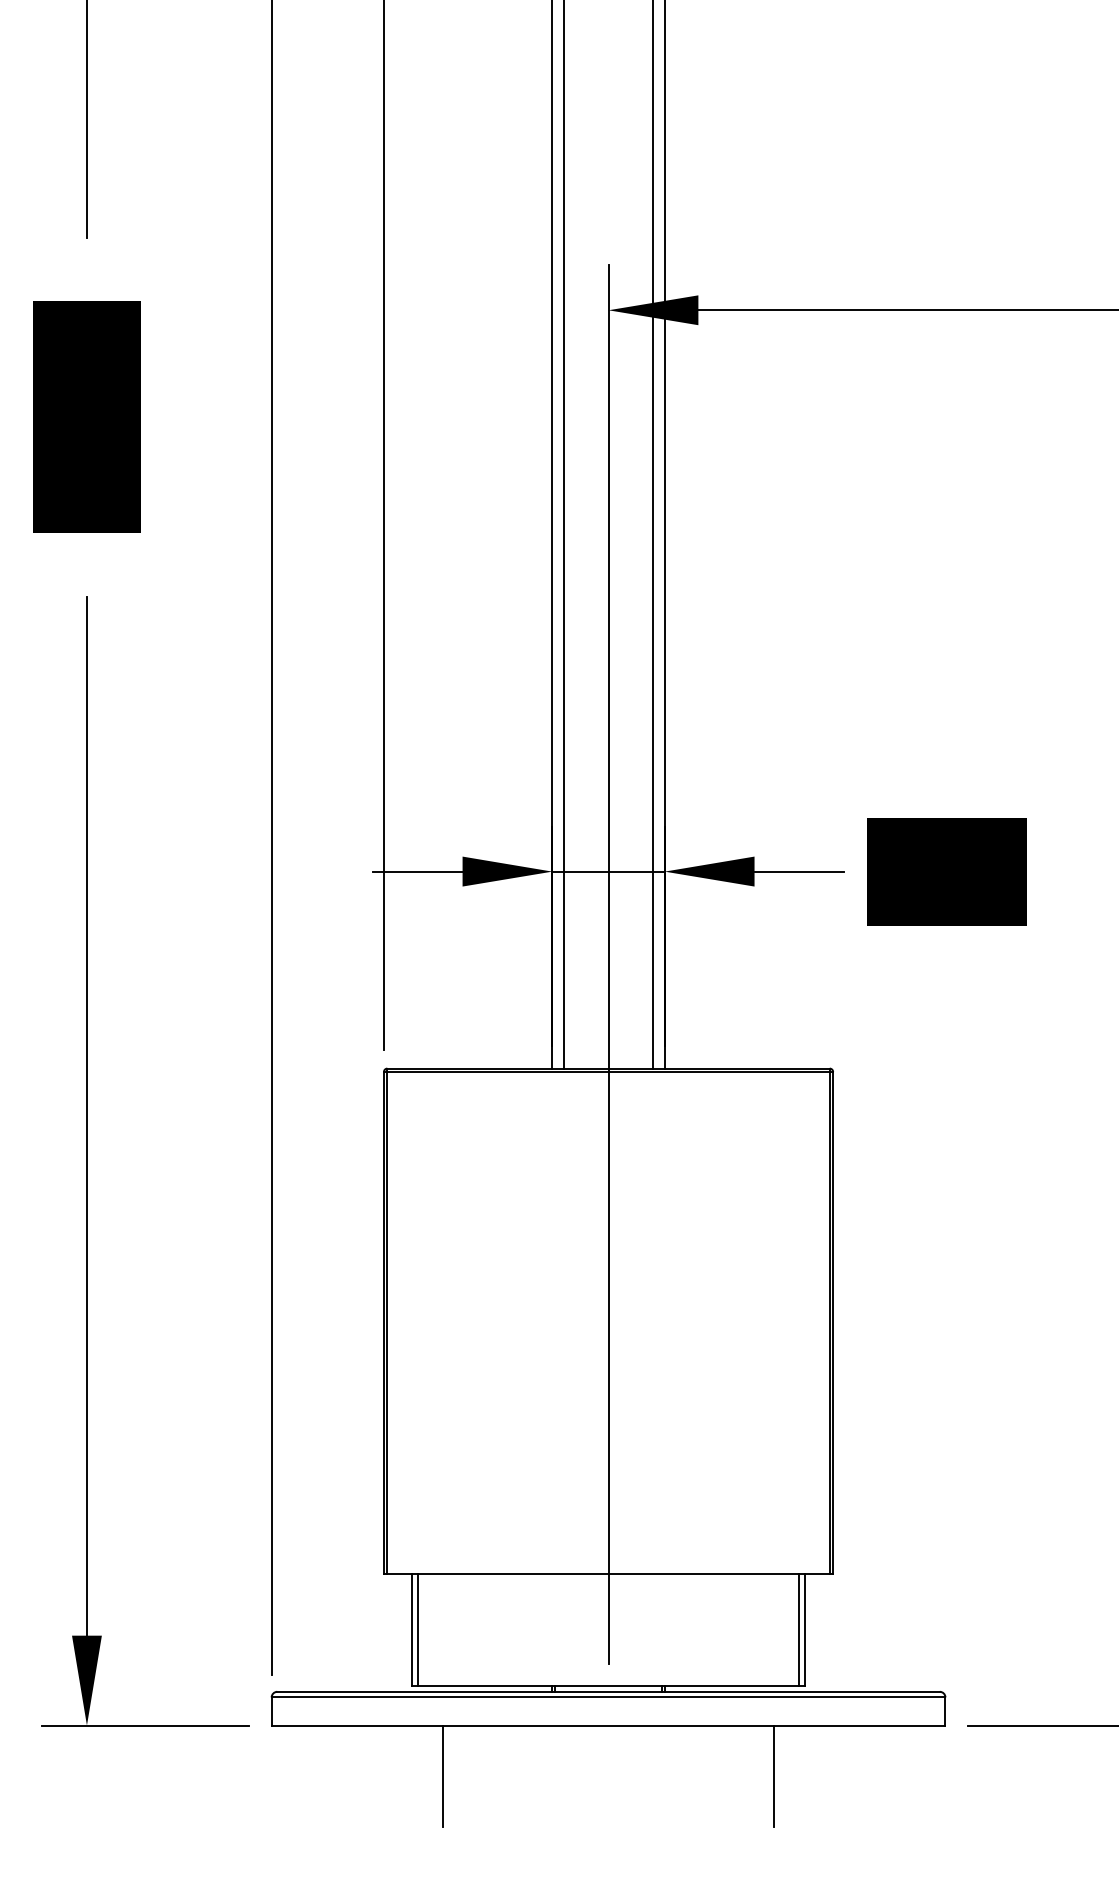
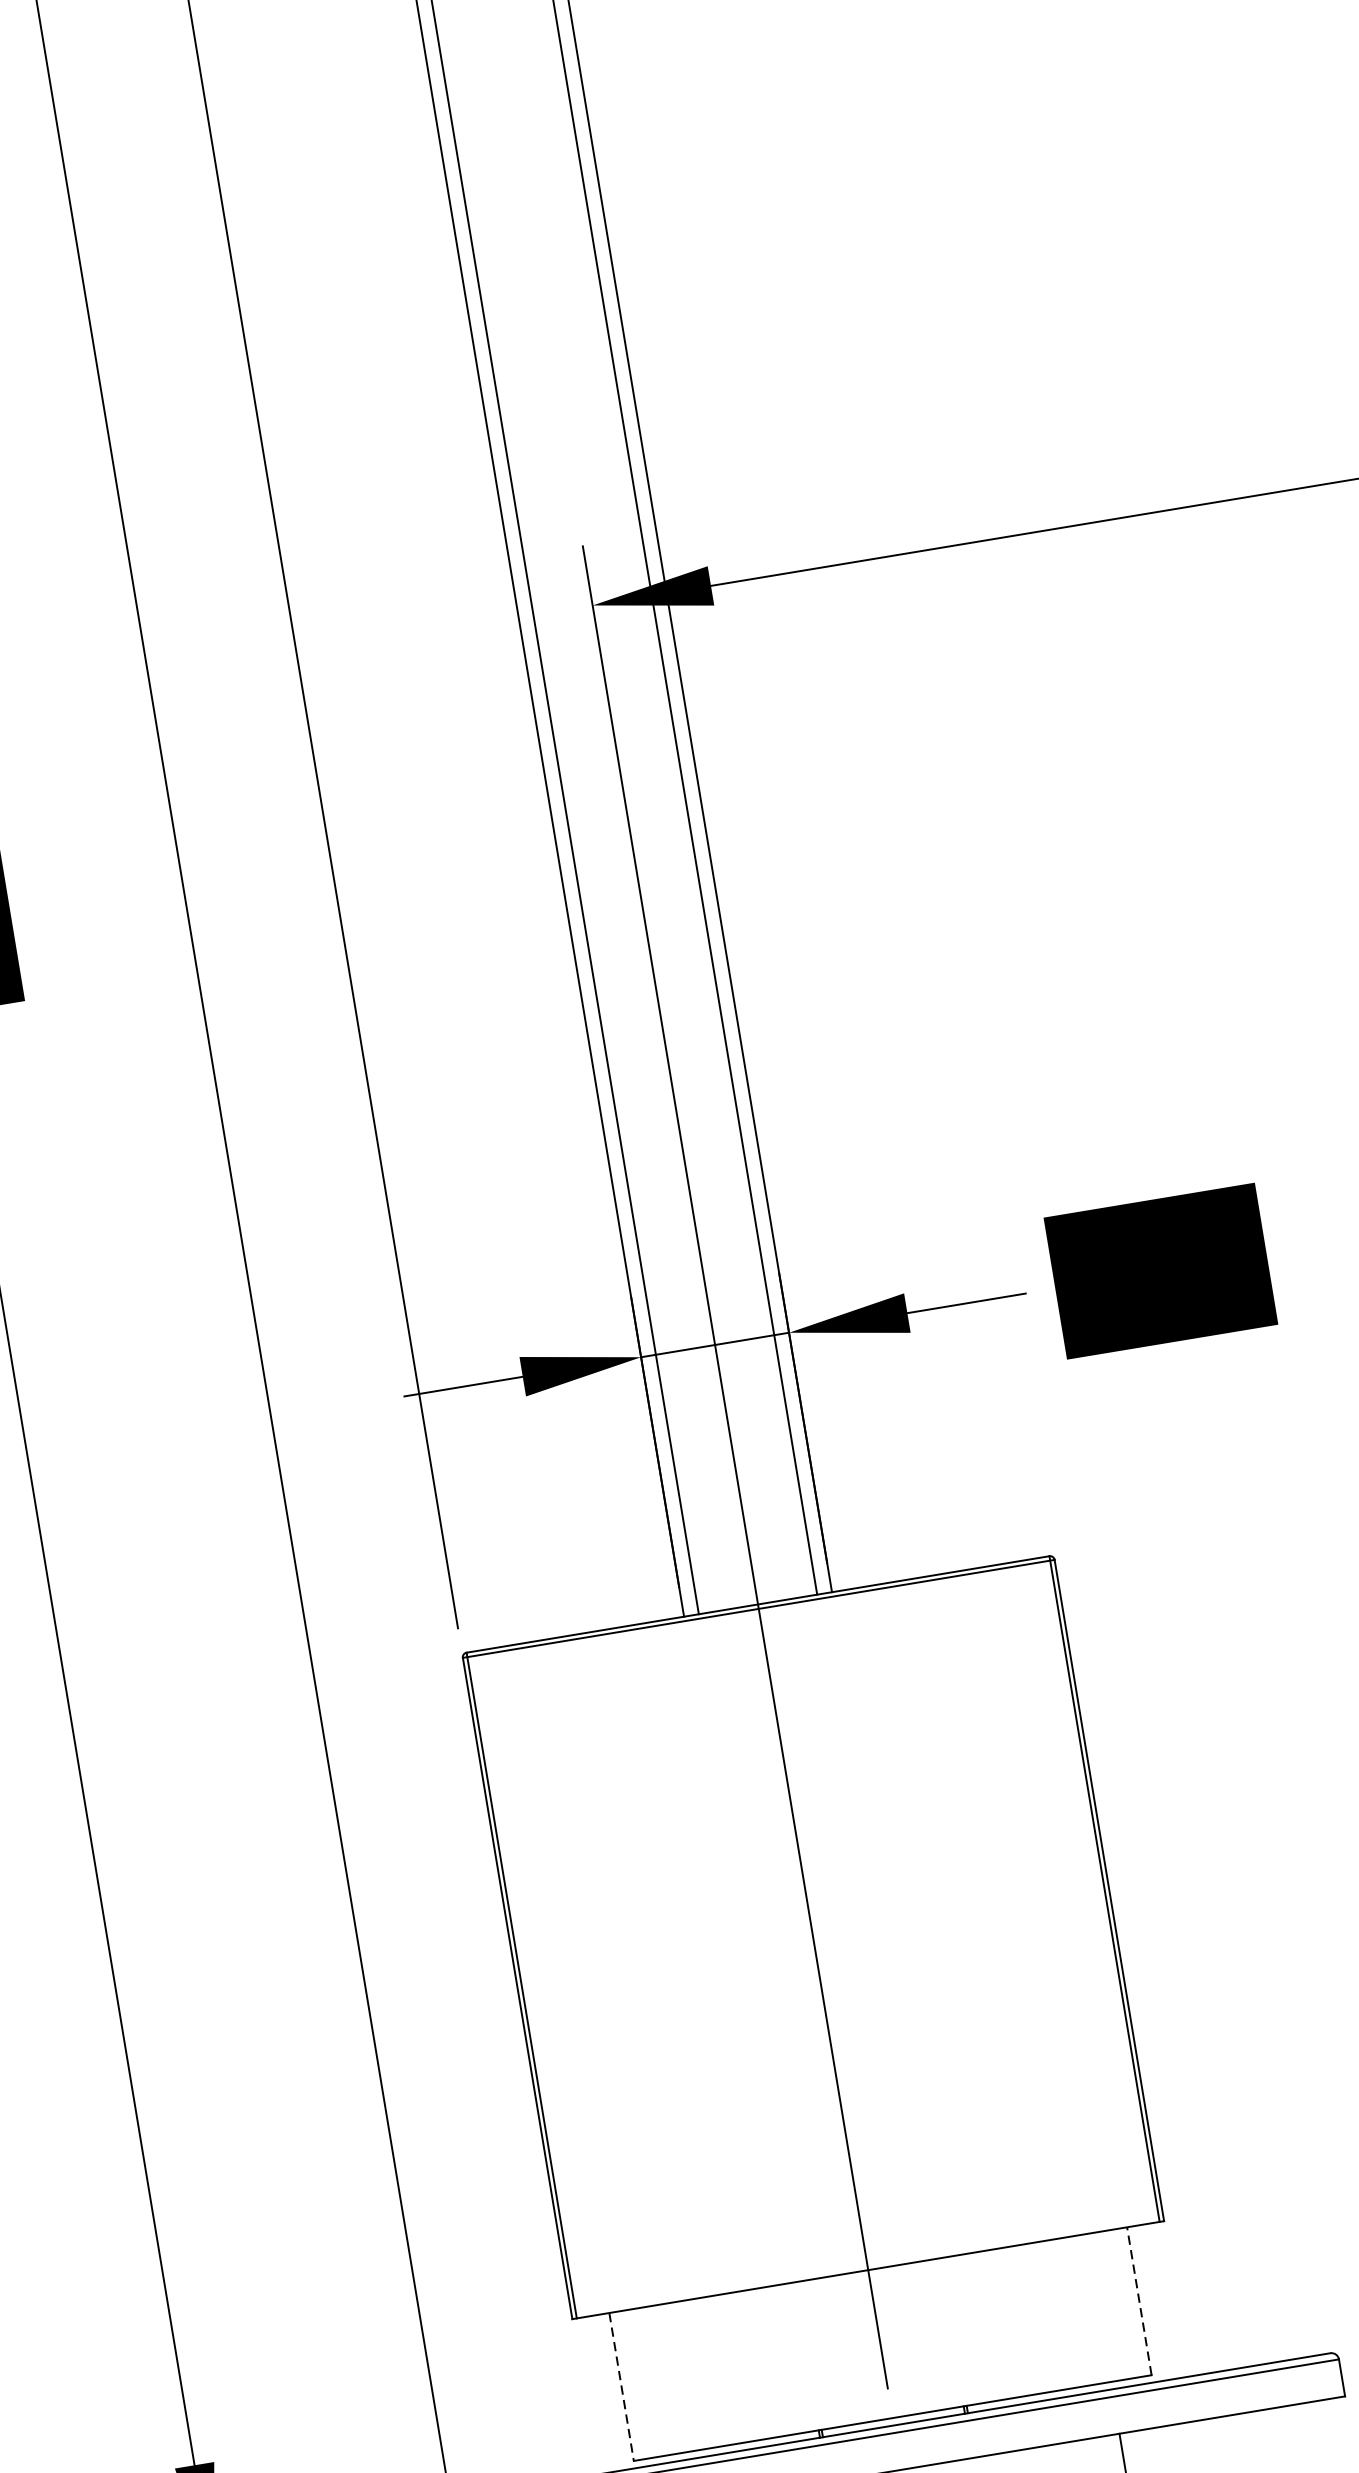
line: (417, 1629) -> (628, 2385), removed
line: (799, 1629) -> (1131, 2301), removed
line: (805, 1629) -> (1139, 2300), solid -> dashed
line: (412, 1630) -> (622, 2387), solid -> dashed

